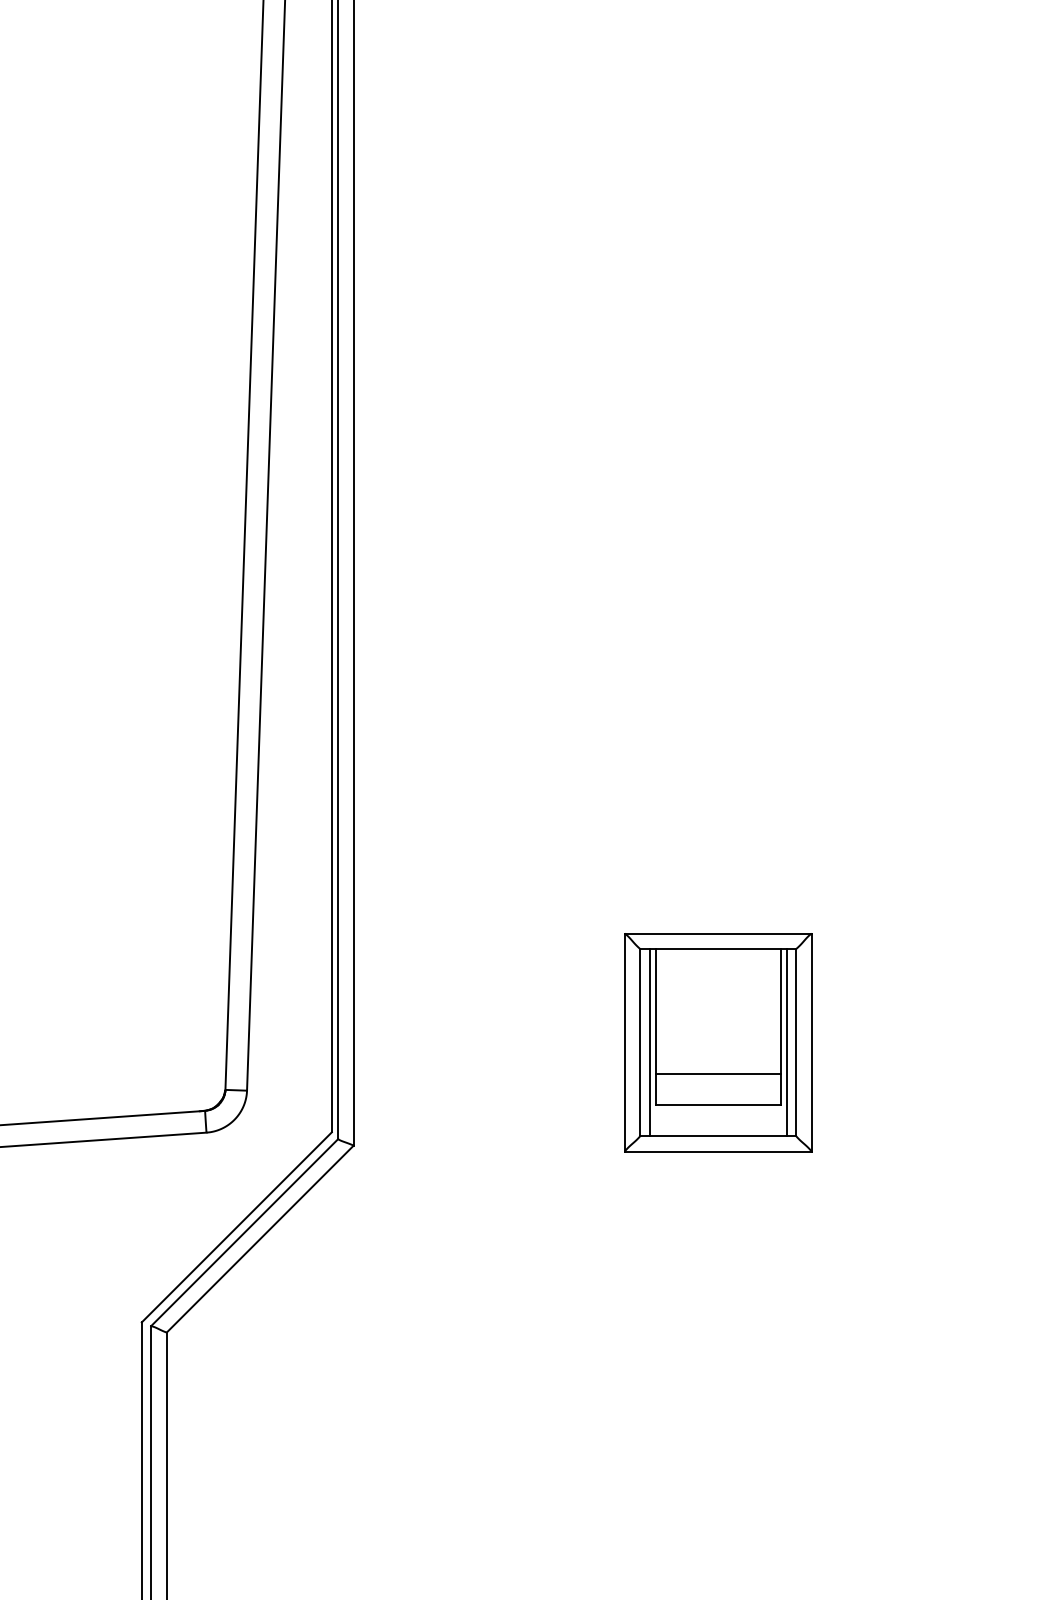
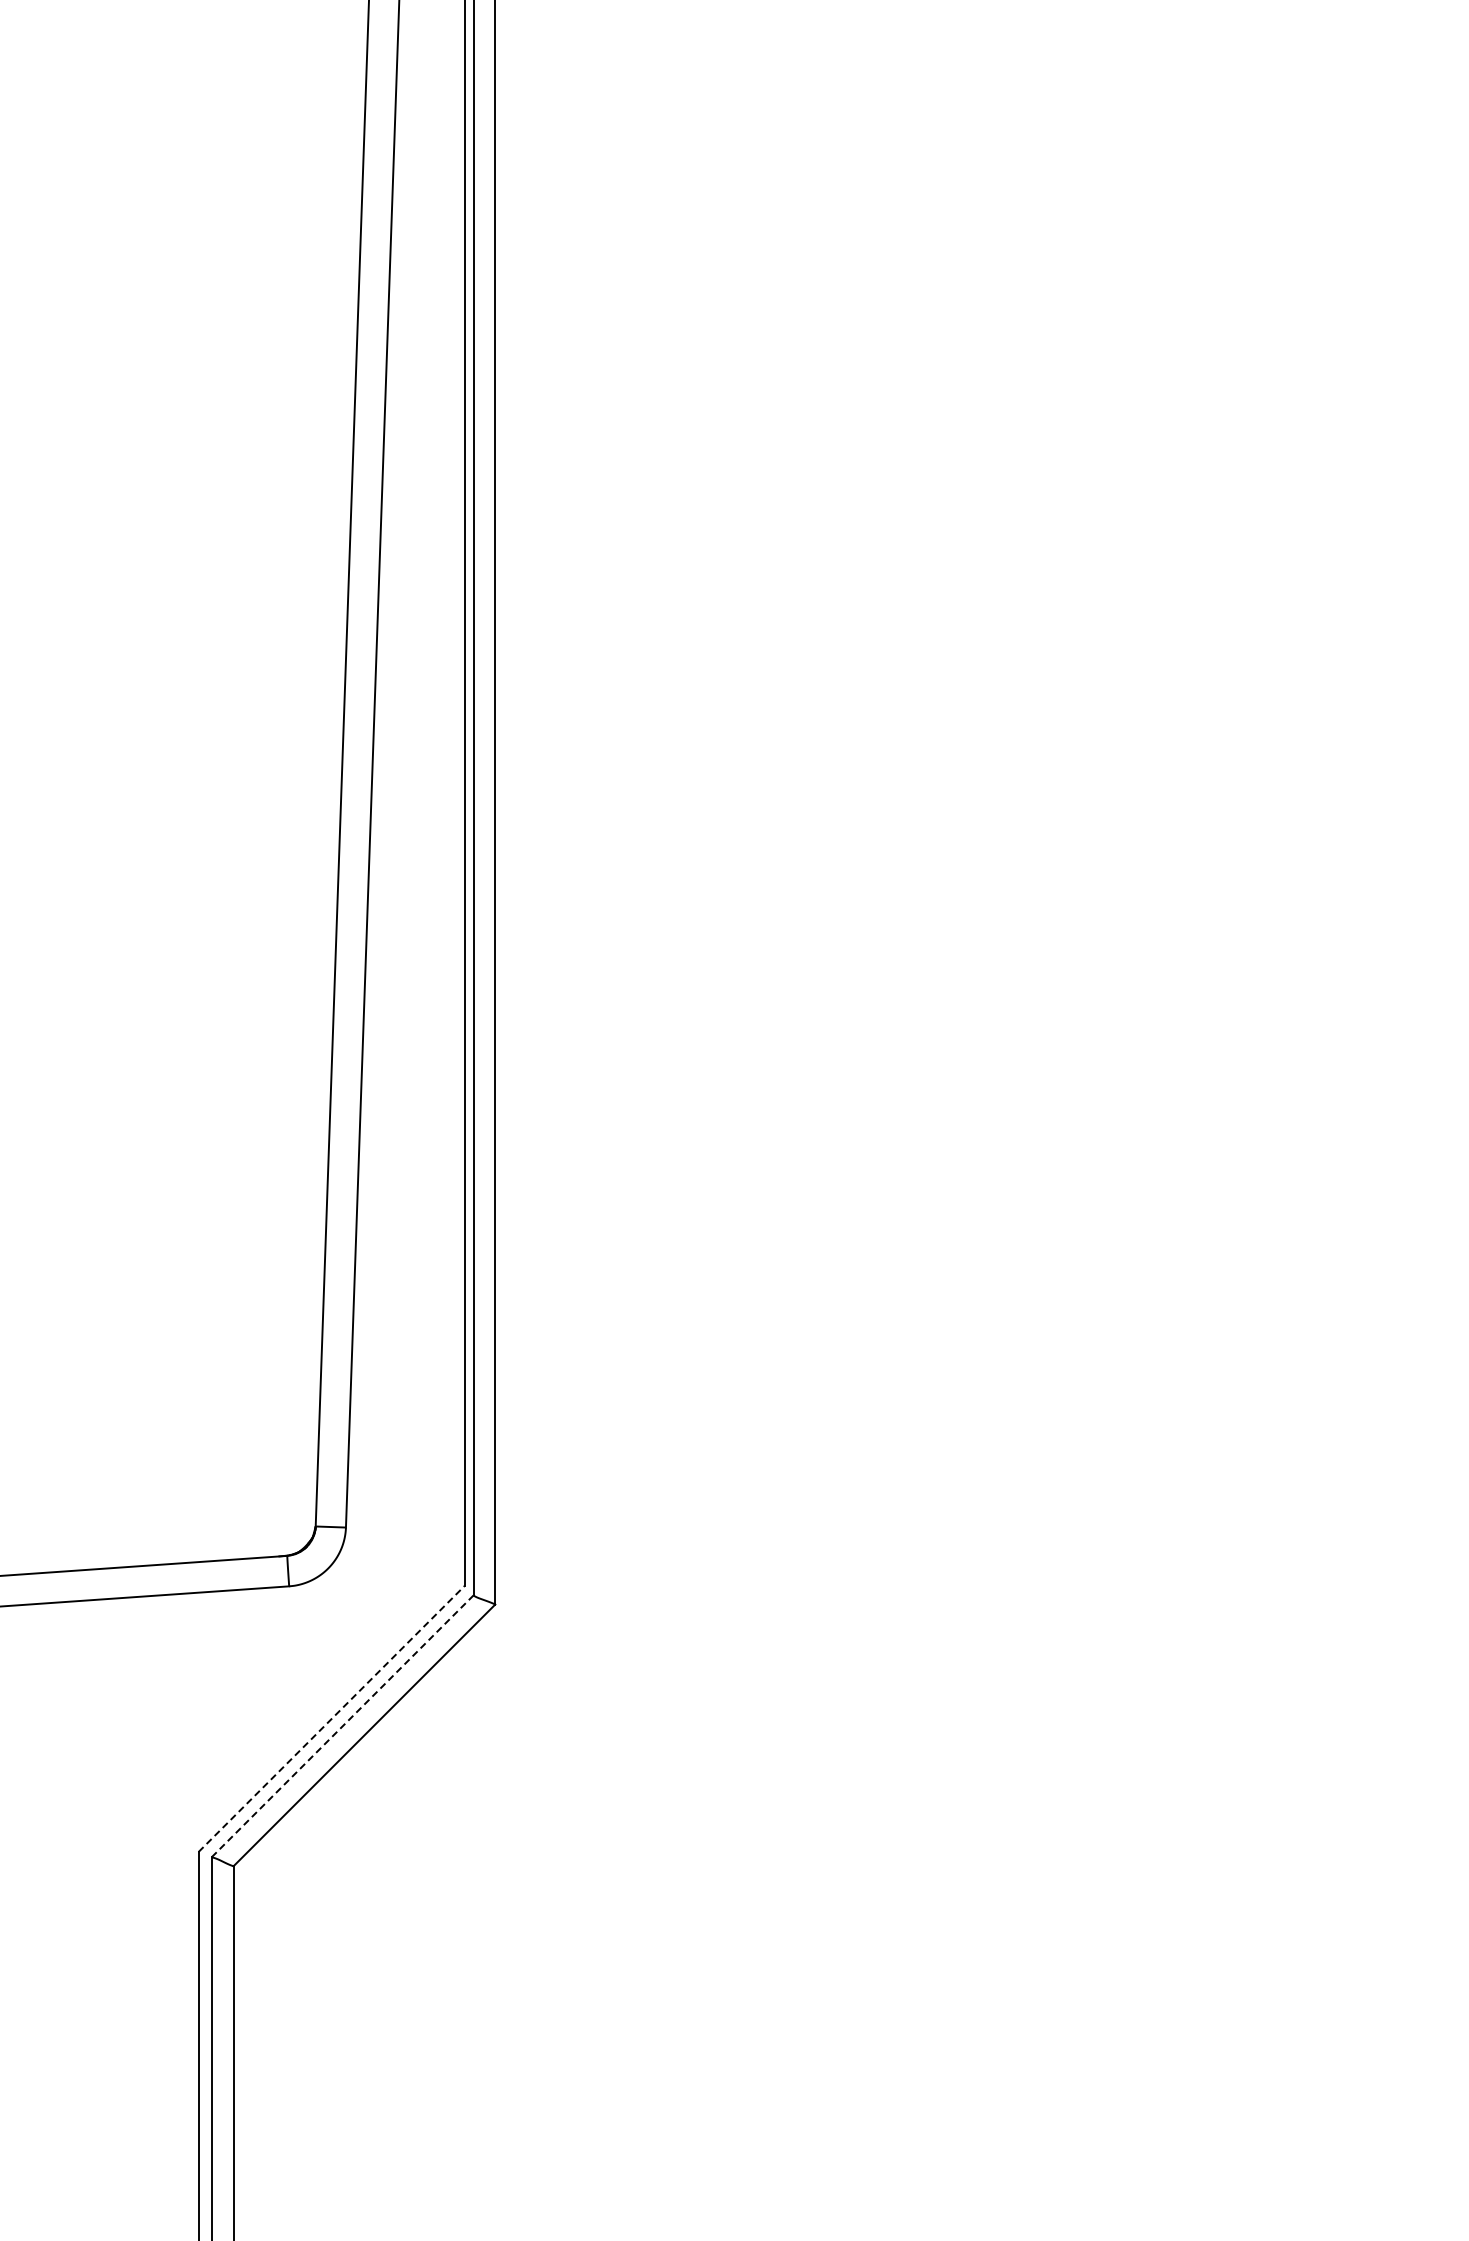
part: (718, 1042) -> (1005, 1460), removed
line: (237, 1227) -> (332, 1718), solid -> dashed
line: (244, 1232) -> (342, 1726), solid -> dashed

